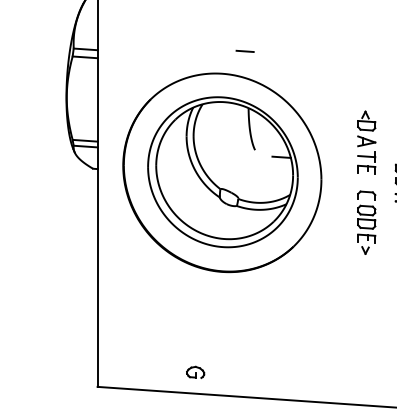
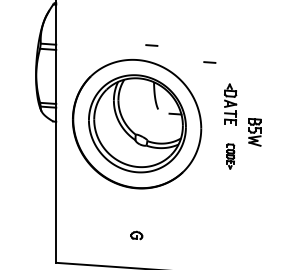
line: (334, 77) -> (209, 62), added
part: (366, 222) -> (230, 156), size x0.6
part: (195, 372) -> (136, 235), moved

